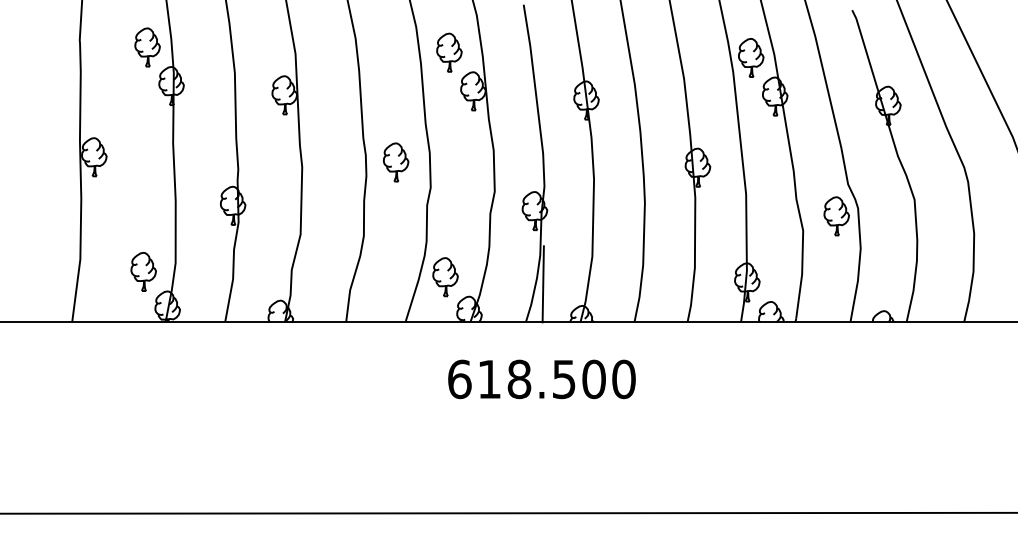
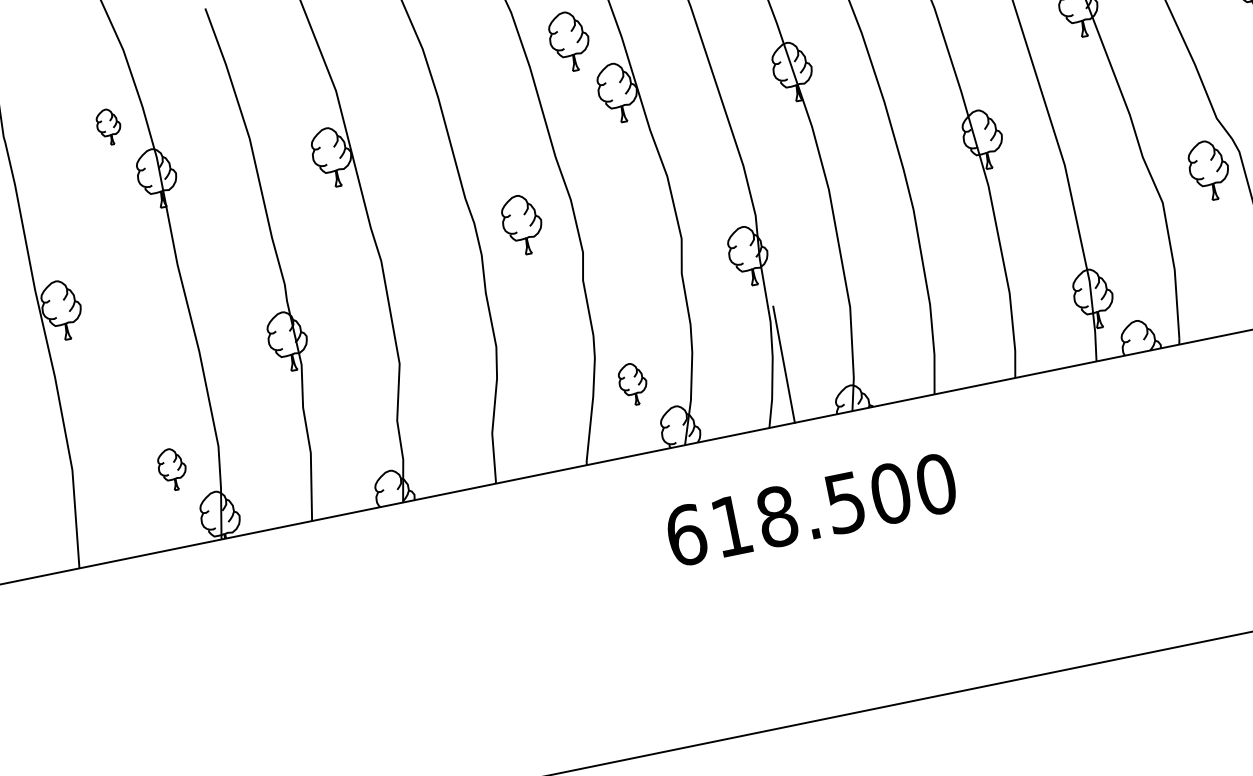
part: (147, 47) -> (108, 127), size x0.6
part: (143, 271) -> (172, 468), size x0.7
part: (445, 277) -> (633, 384), size x0.7

